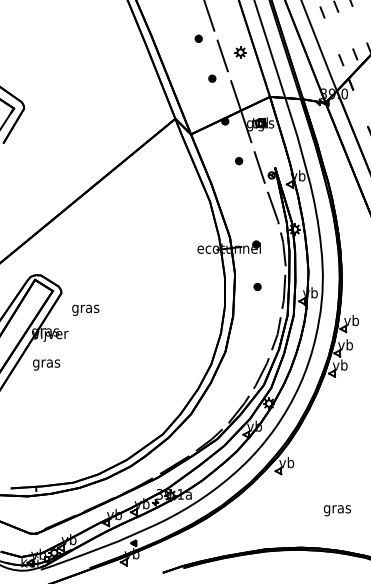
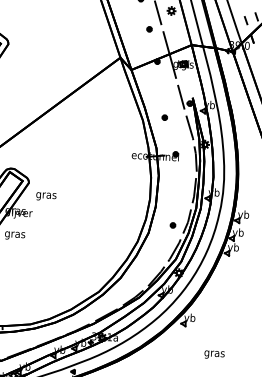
part: (239, 161) -> (165, 118), moved
part: (257, 286) -> (172, 225), moved
text: (336, 510) -> (213, 354), moved

